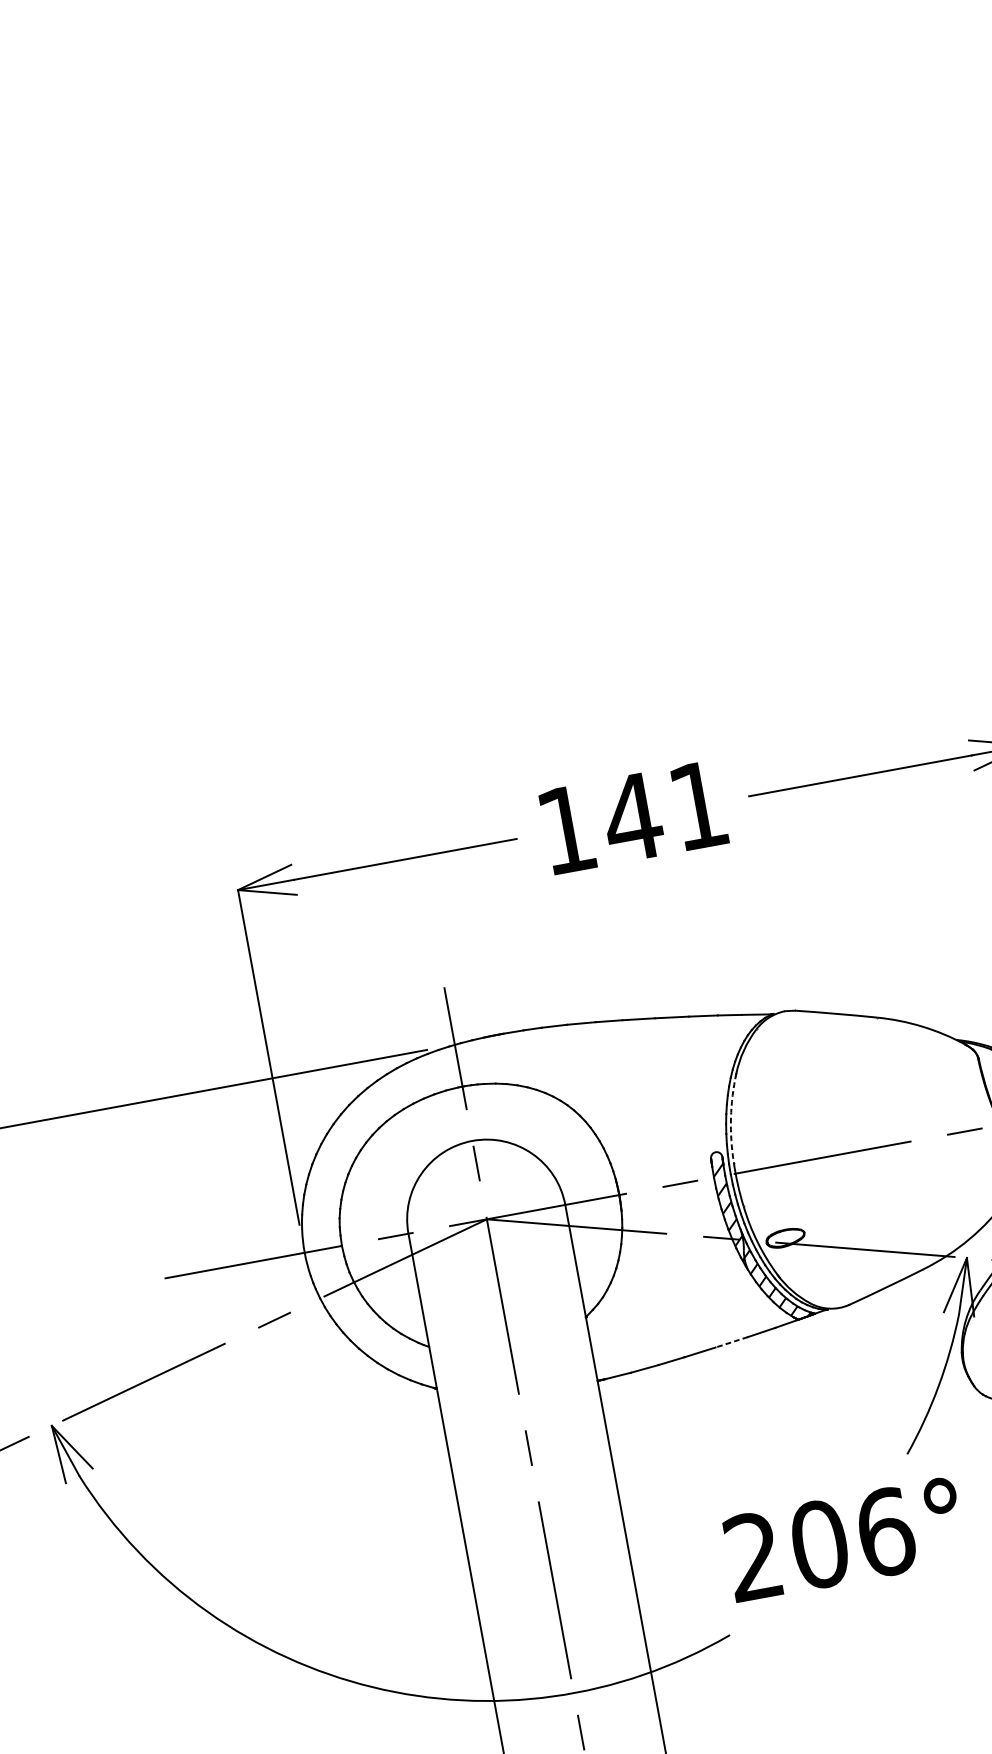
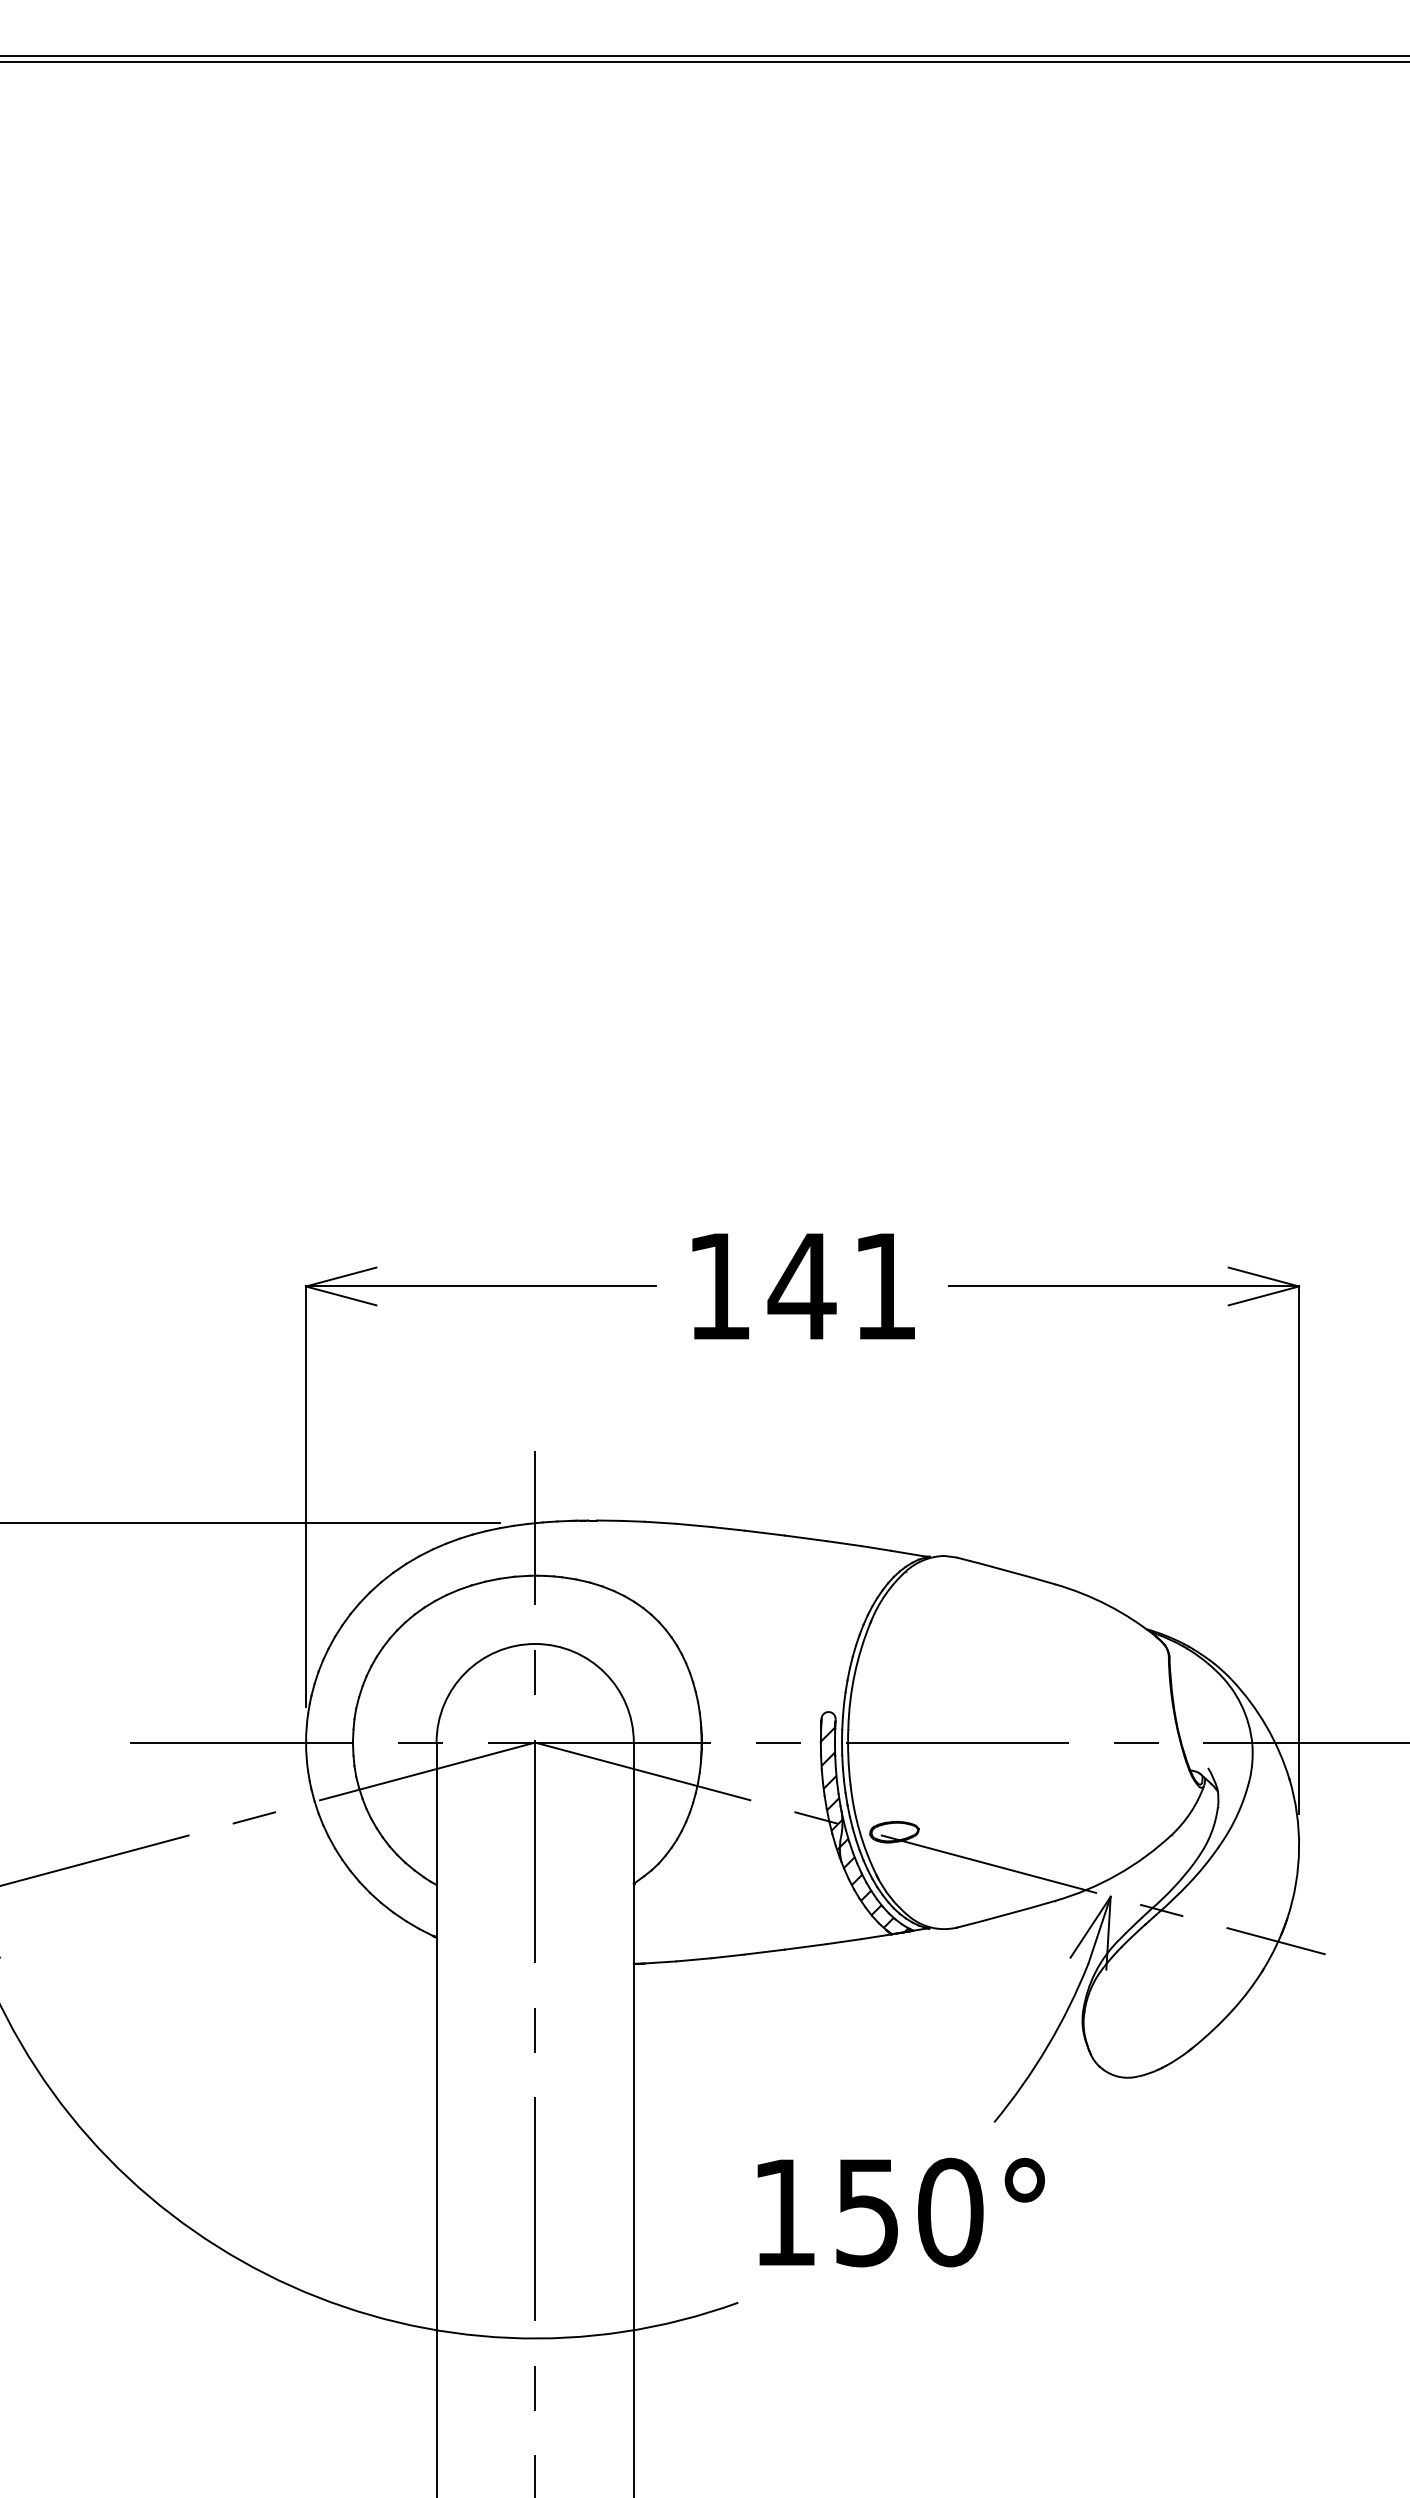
arc: (730, 1117) -> (854, 1673), dashed -> solid
line: (731, 1342) -> (805, 1946), dashed -> solid
text: (820, 1544) -> (868, 2212), 206° -> 150°

